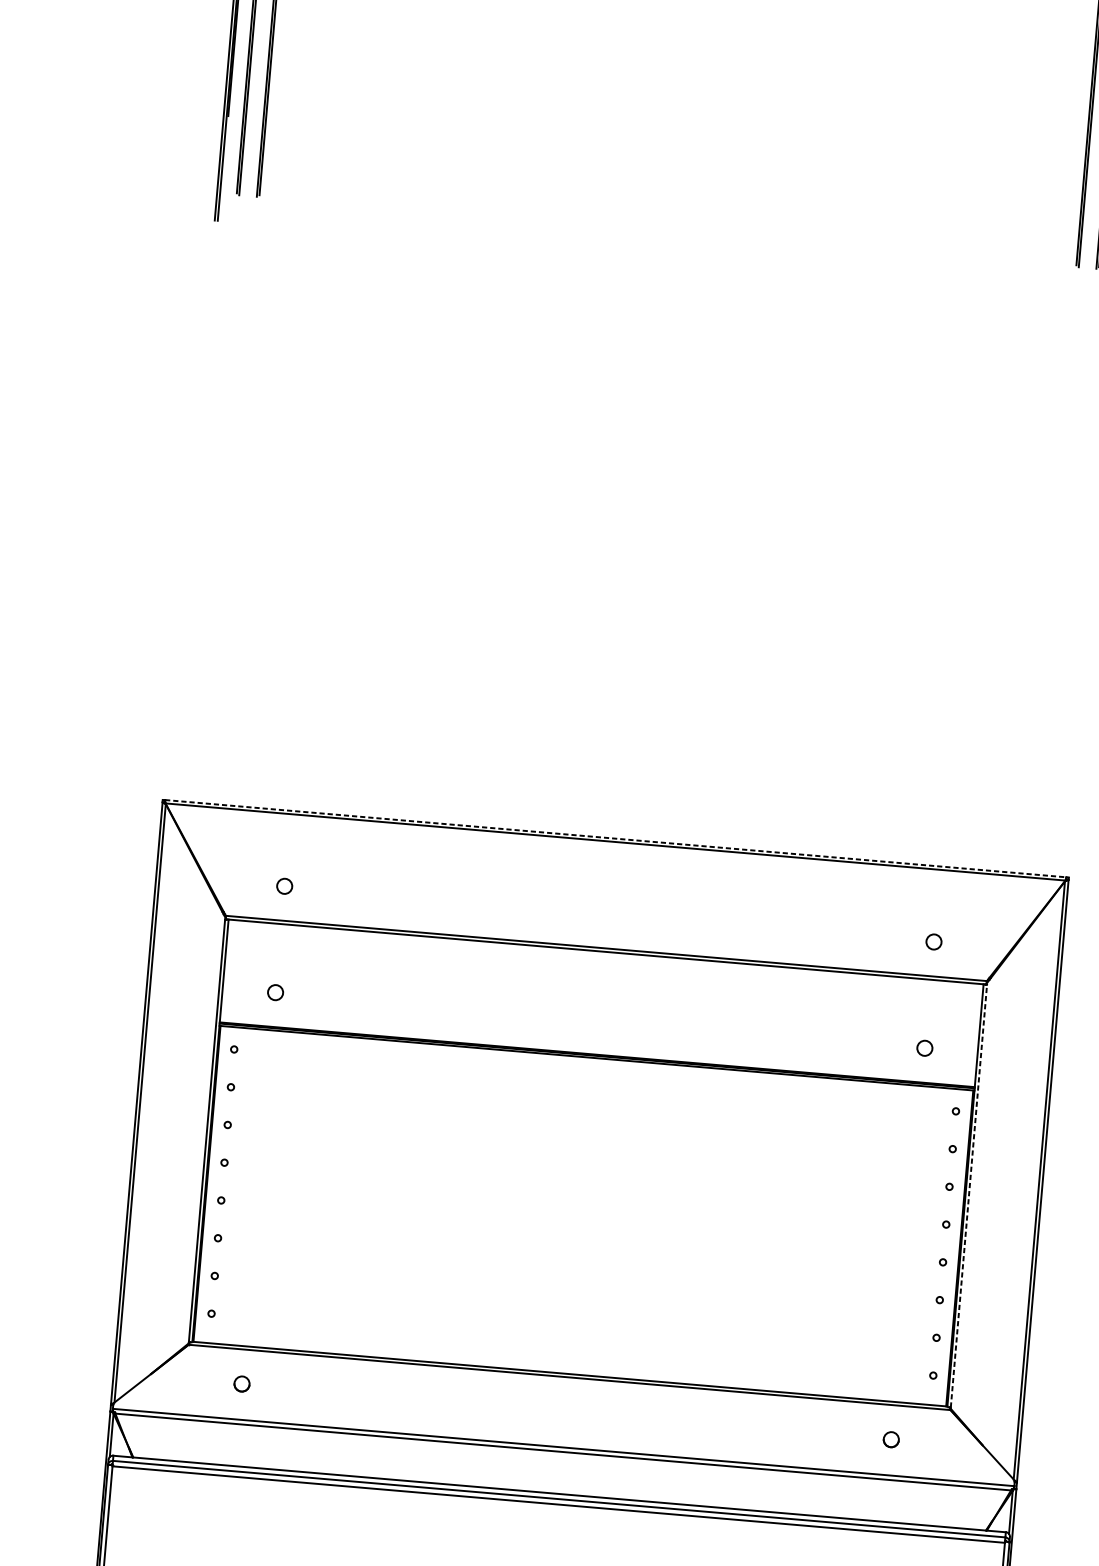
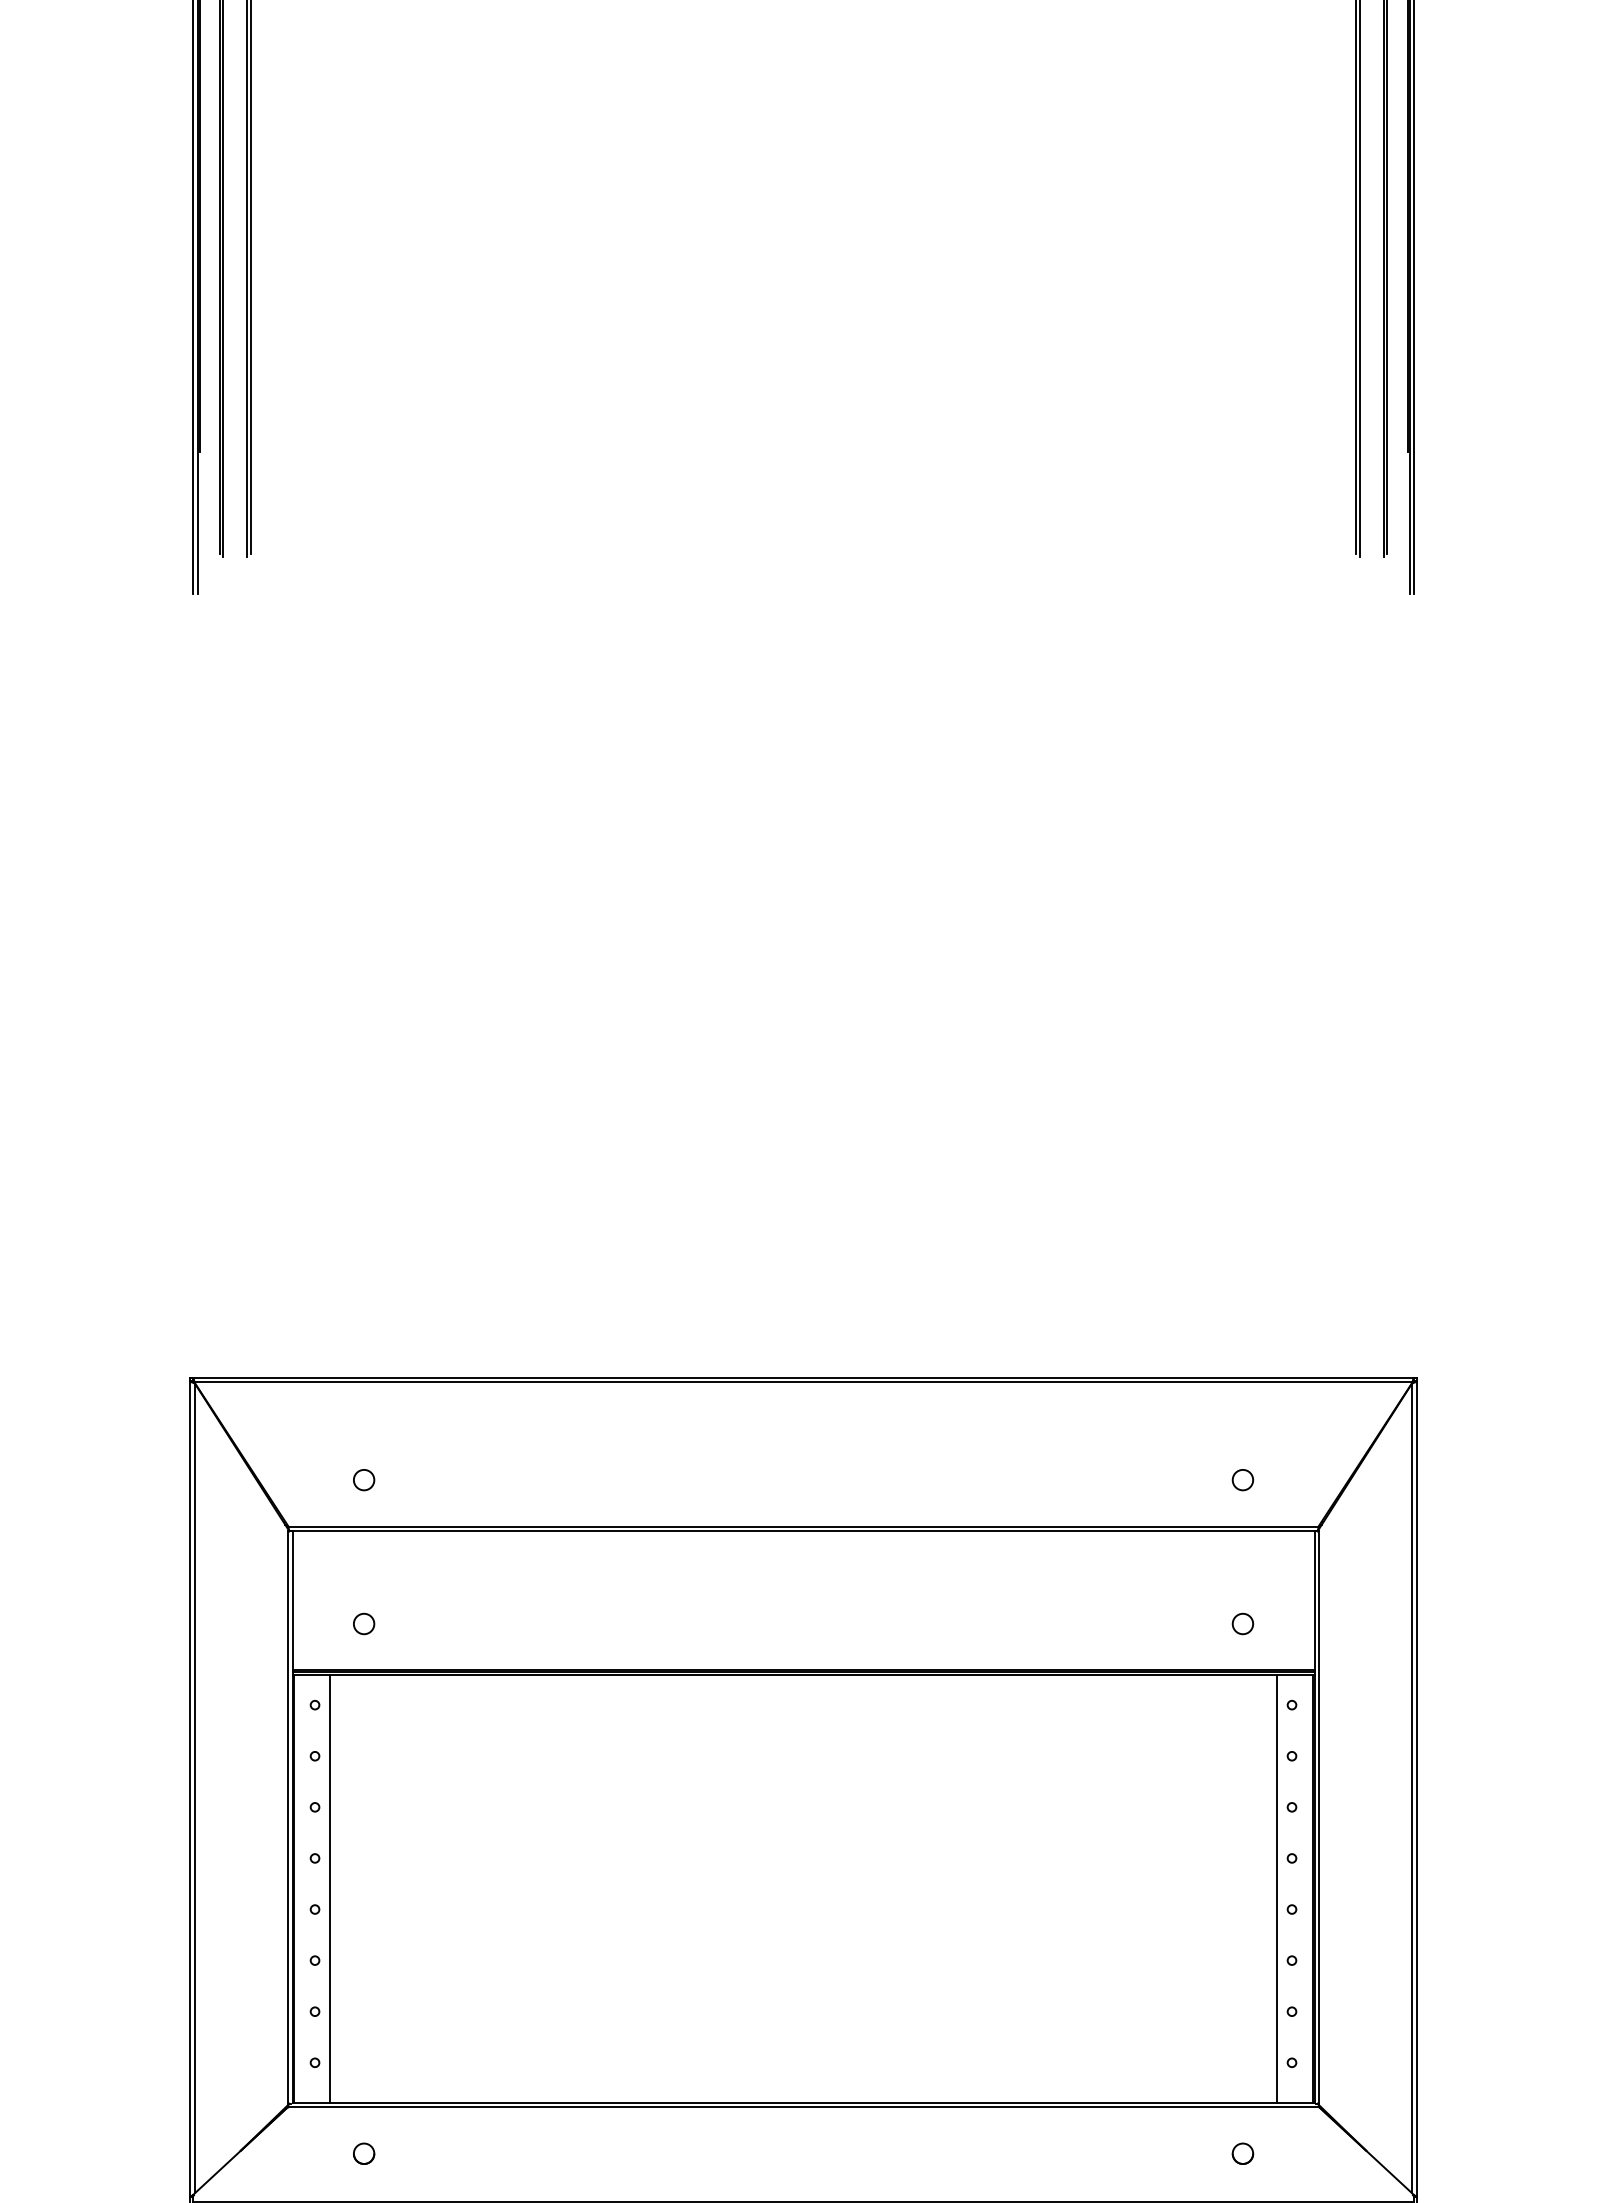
line: (616, 838) -> (804, 1377), dashed -> solid
line: (234, 1185) -> (330, 1888), added
line: (969, 1196) -> (1319, 1817), dashed -> solid
line: (932, 1245) -> (1276, 1888), added

